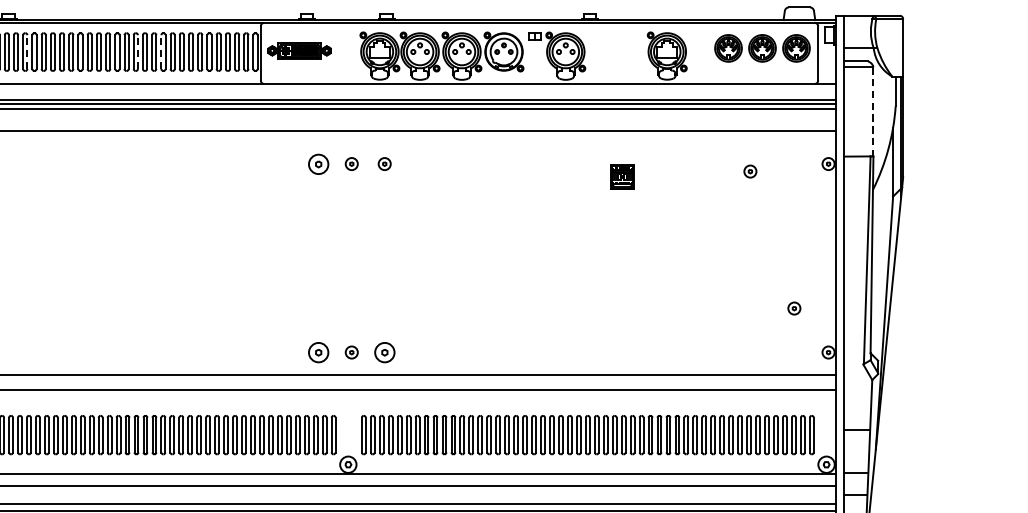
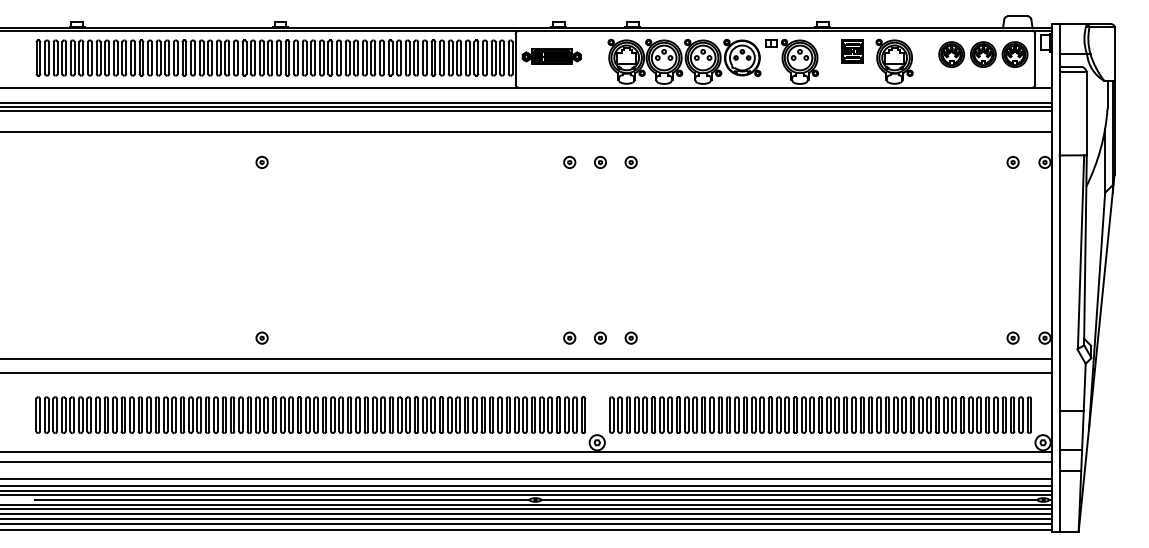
line: (27, 52) -> (298, 58), dashed -> solid
line: (138, 52) -> (401, 58), dashed -> solid
line: (160, 52) -> (422, 58), dashed -> solid
line: (873, 111) -> (1086, 113), dashed -> solid
part: (318, 163) -> (569, 161), size x0.62
part: (749, 170) -> (1012, 161), moved
part: (622, 176) -> (852, 51), moved
part: (793, 307) -> (1012, 337), moved
part: (318, 351) -> (569, 337), size x0.62
part: (384, 351) -> (630, 337), size x0.62

